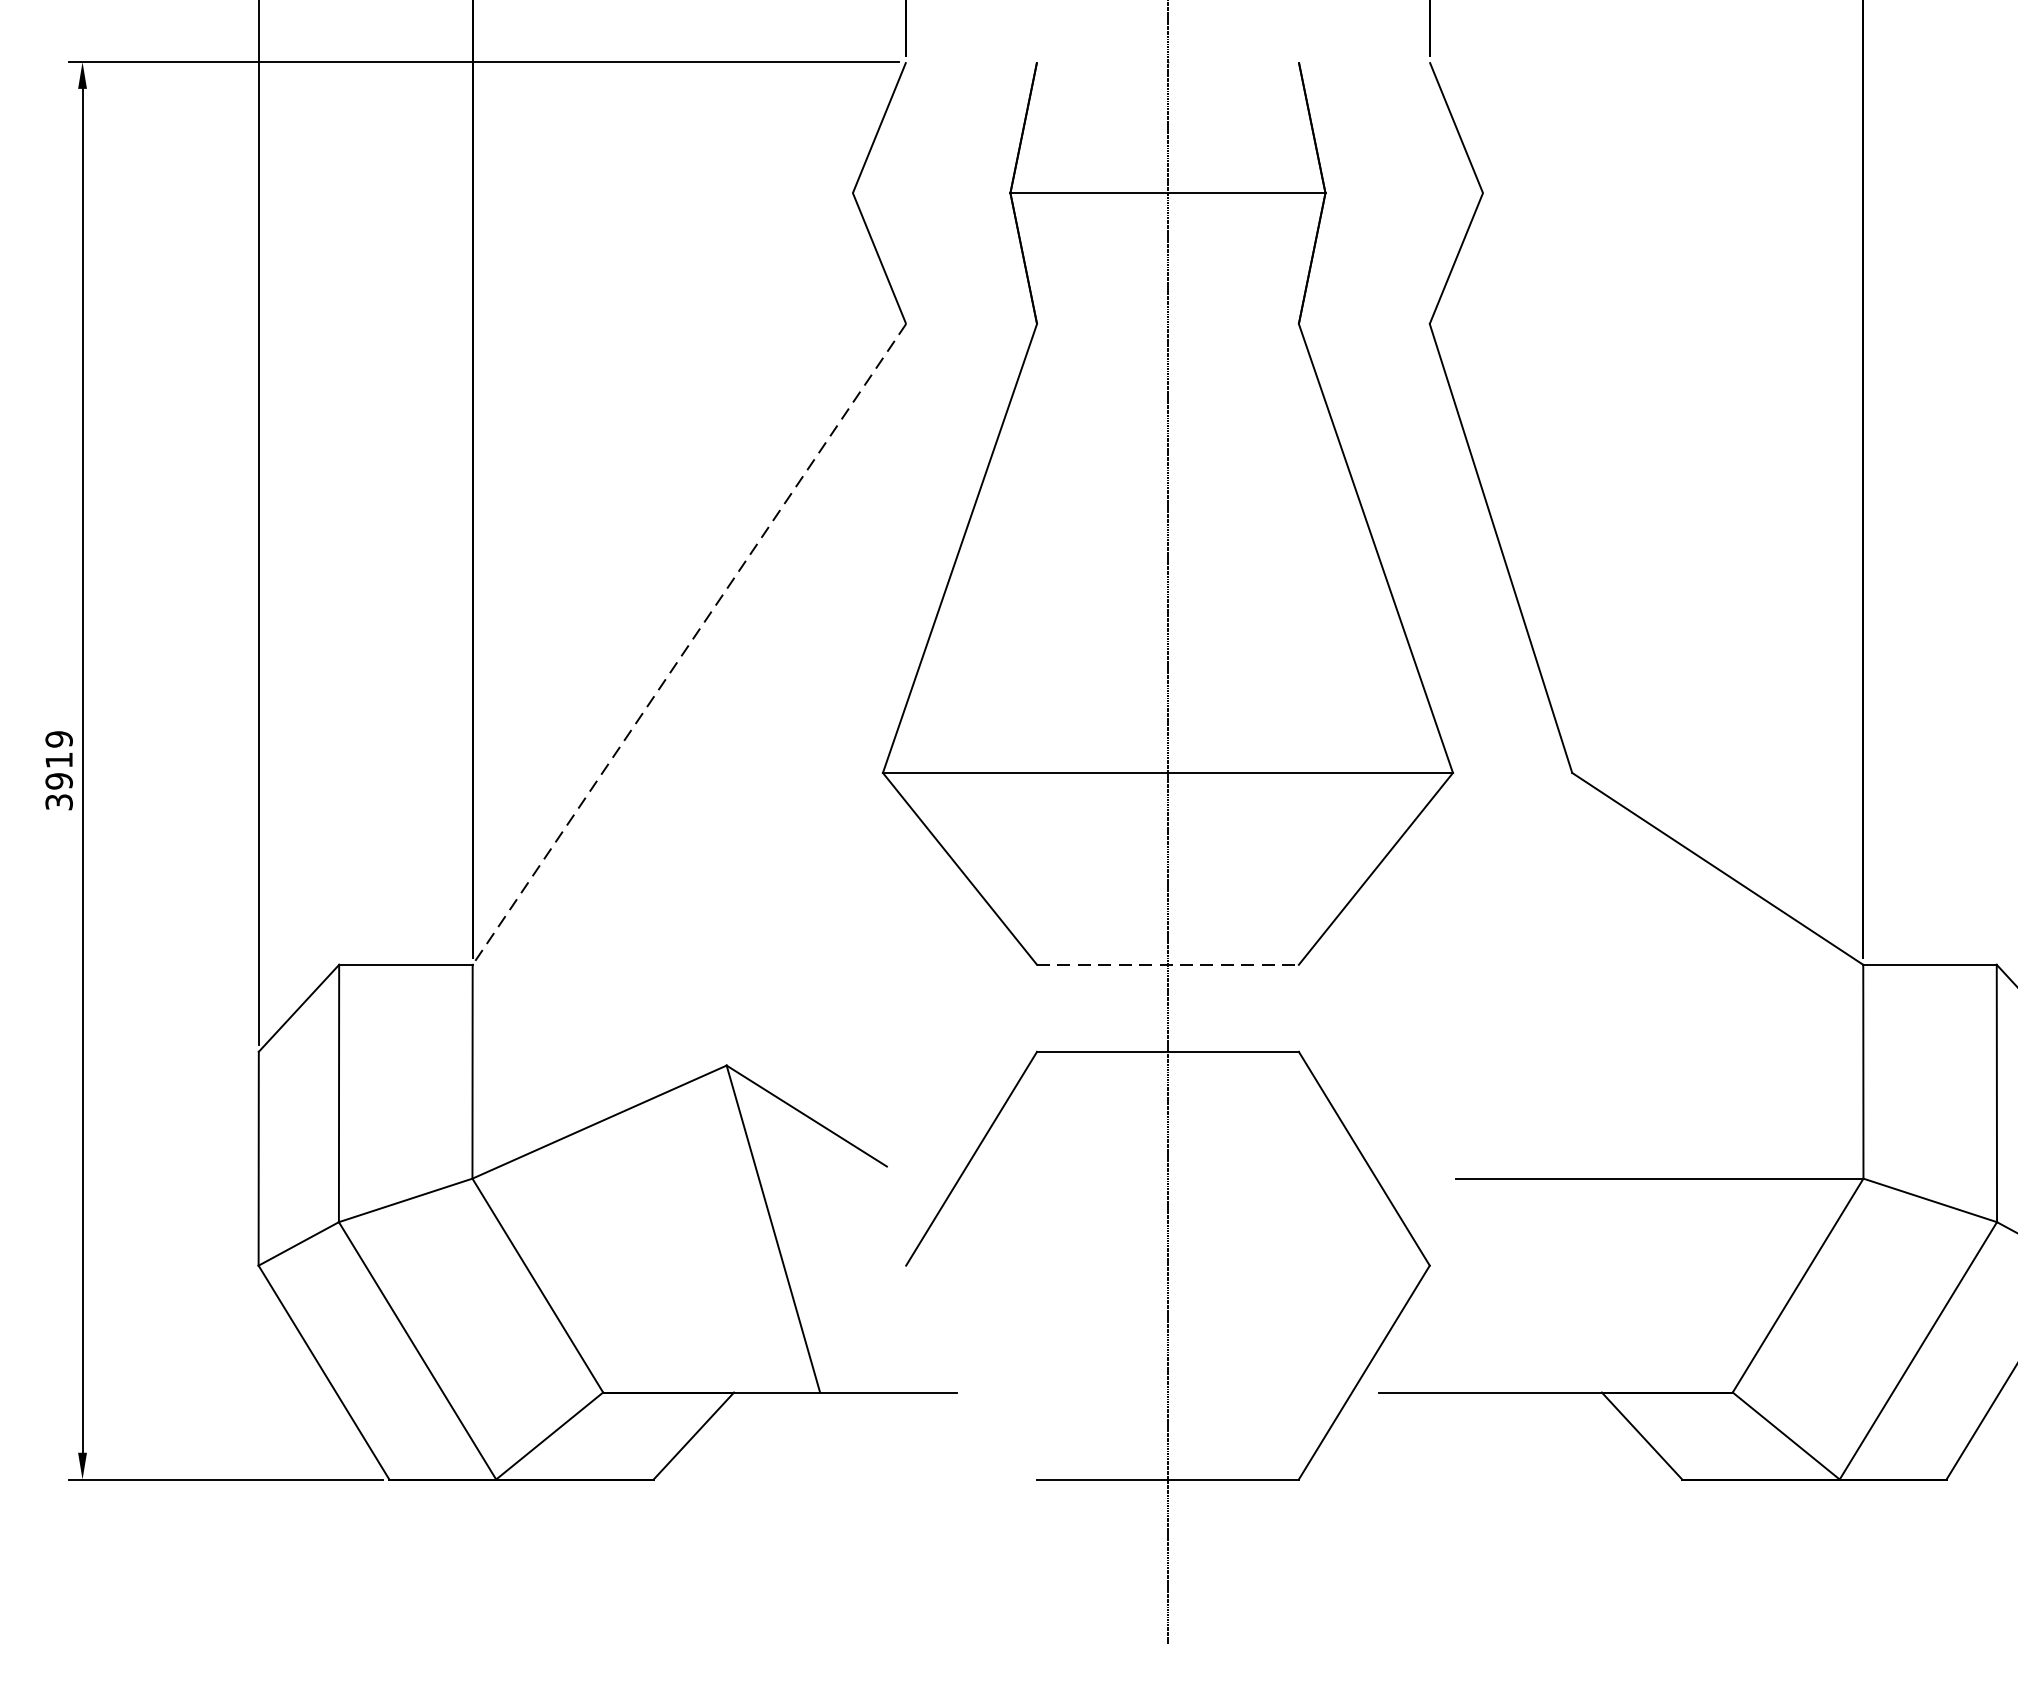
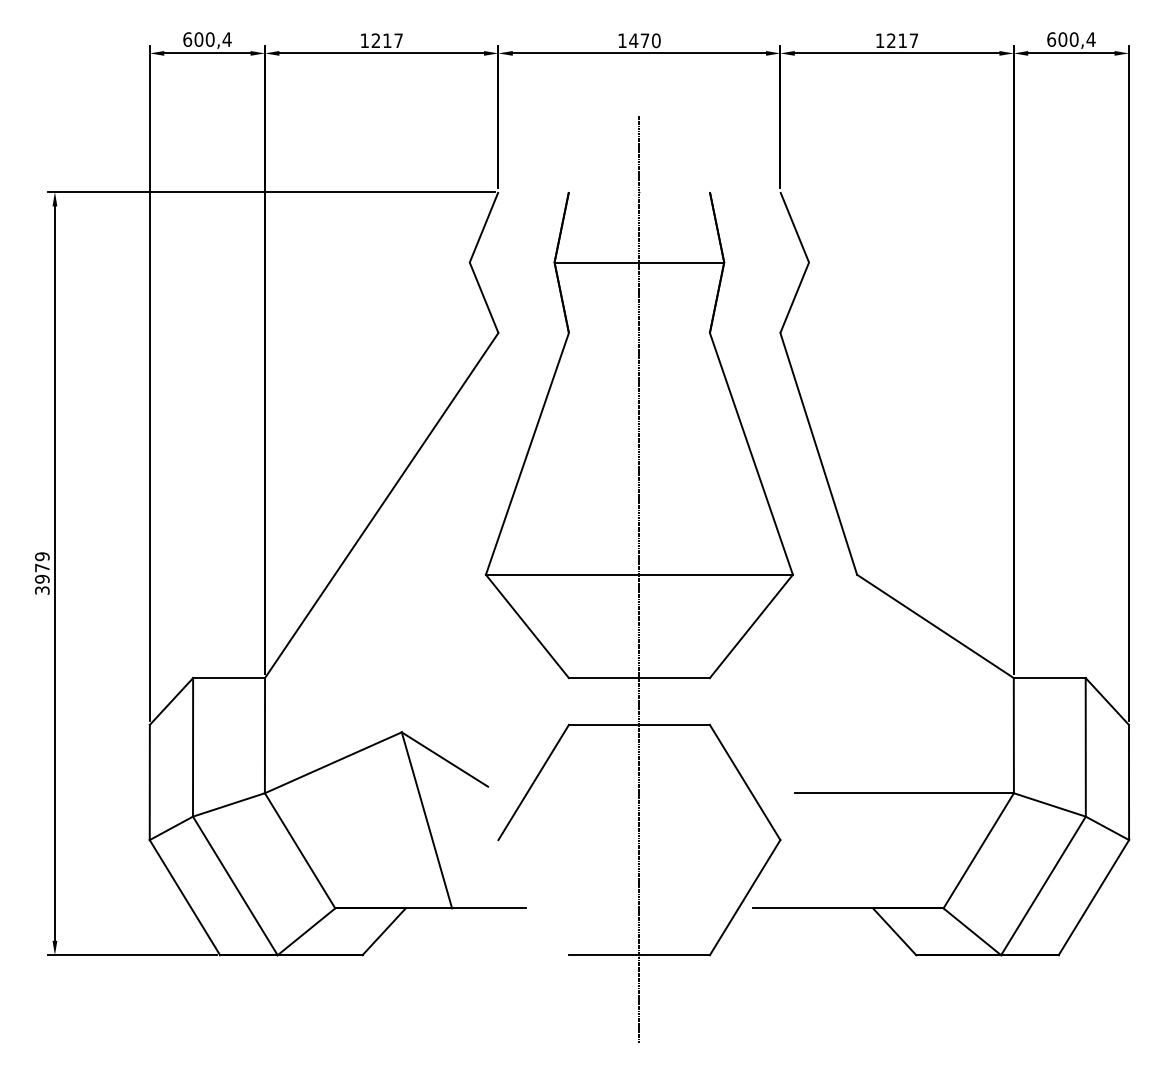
line: (688, 644) -> (381, 505), dashed -> solid
text: (59, 759) -> (42, 567), 3919 -> 3979
line: (1168, 965) -> (639, 678), dashed -> solid

